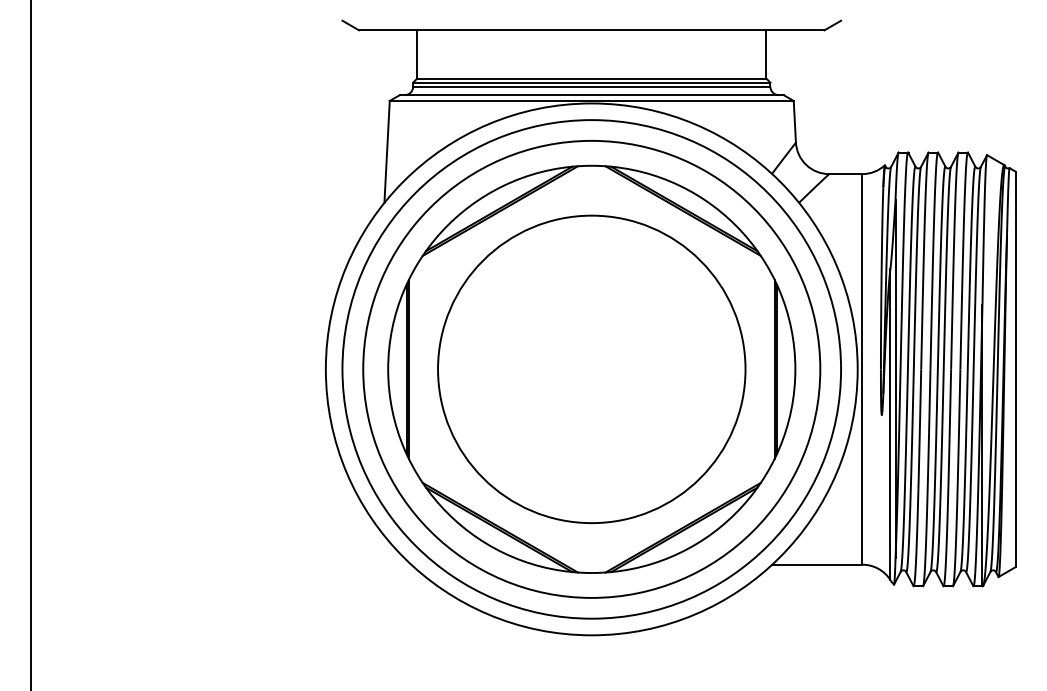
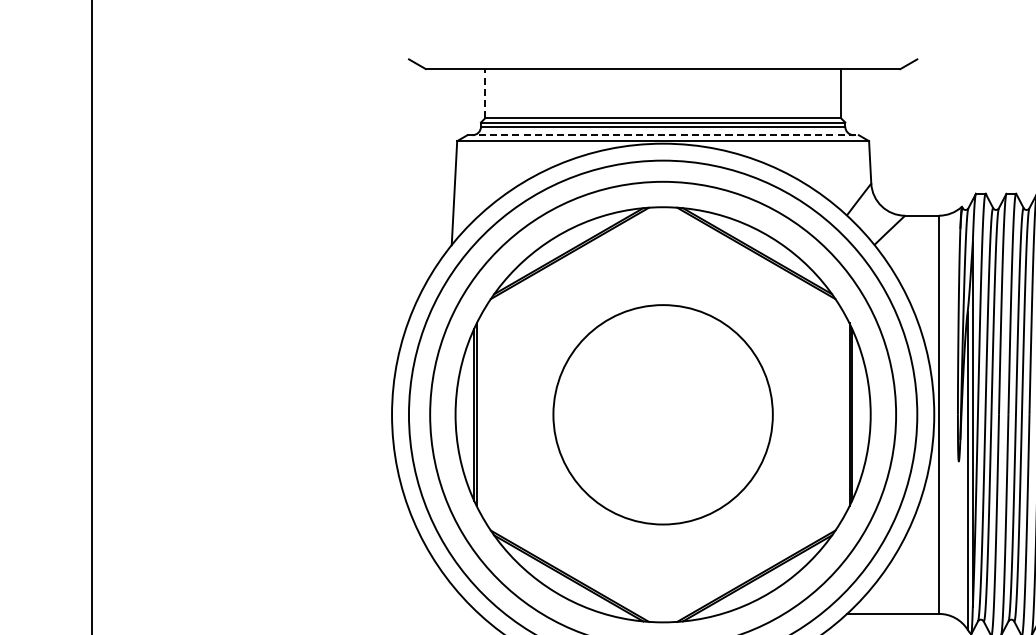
line: (417, 53) -> (485, 92), solid -> dashed
line: (591, 95) -> (662, 135), solid -> dashed
circle: (591, 369) -> (662, 414), size x0.7

